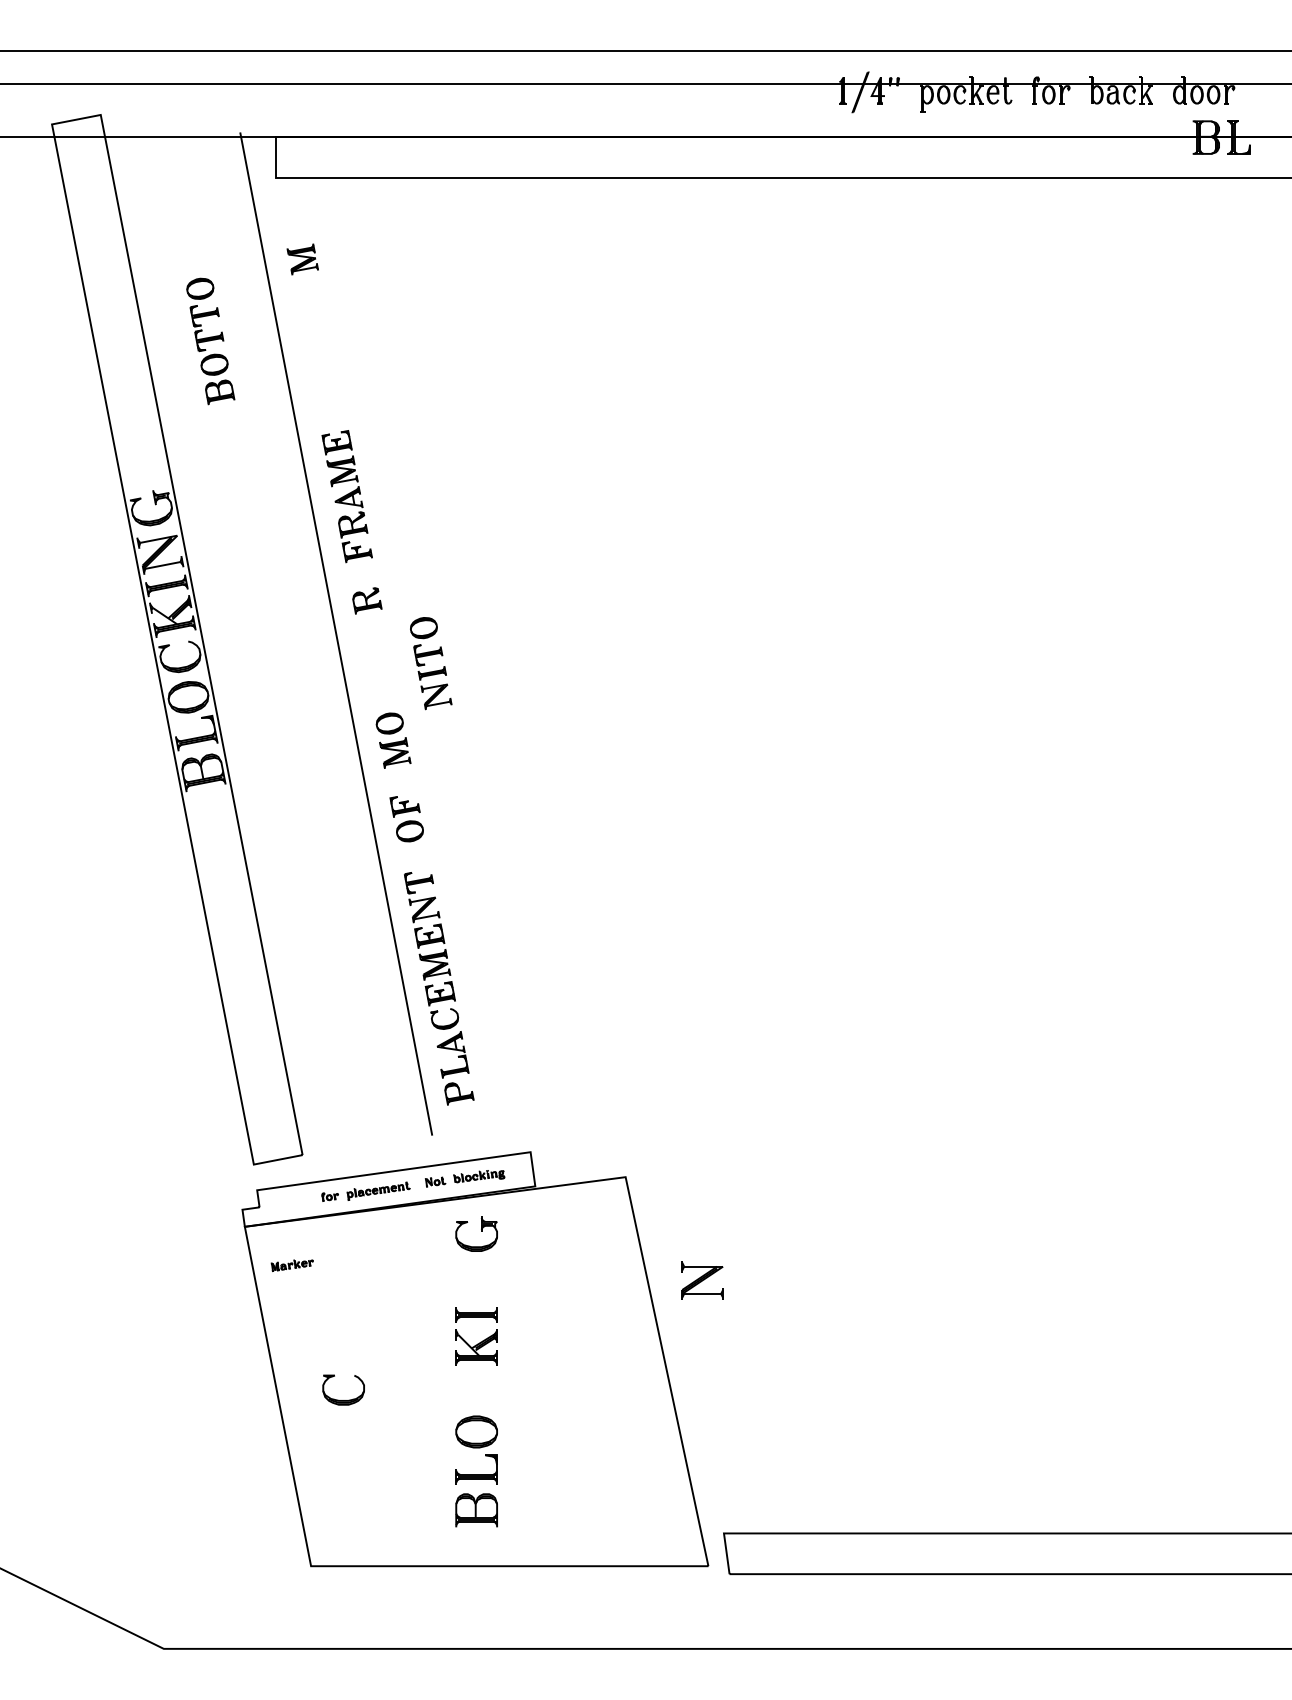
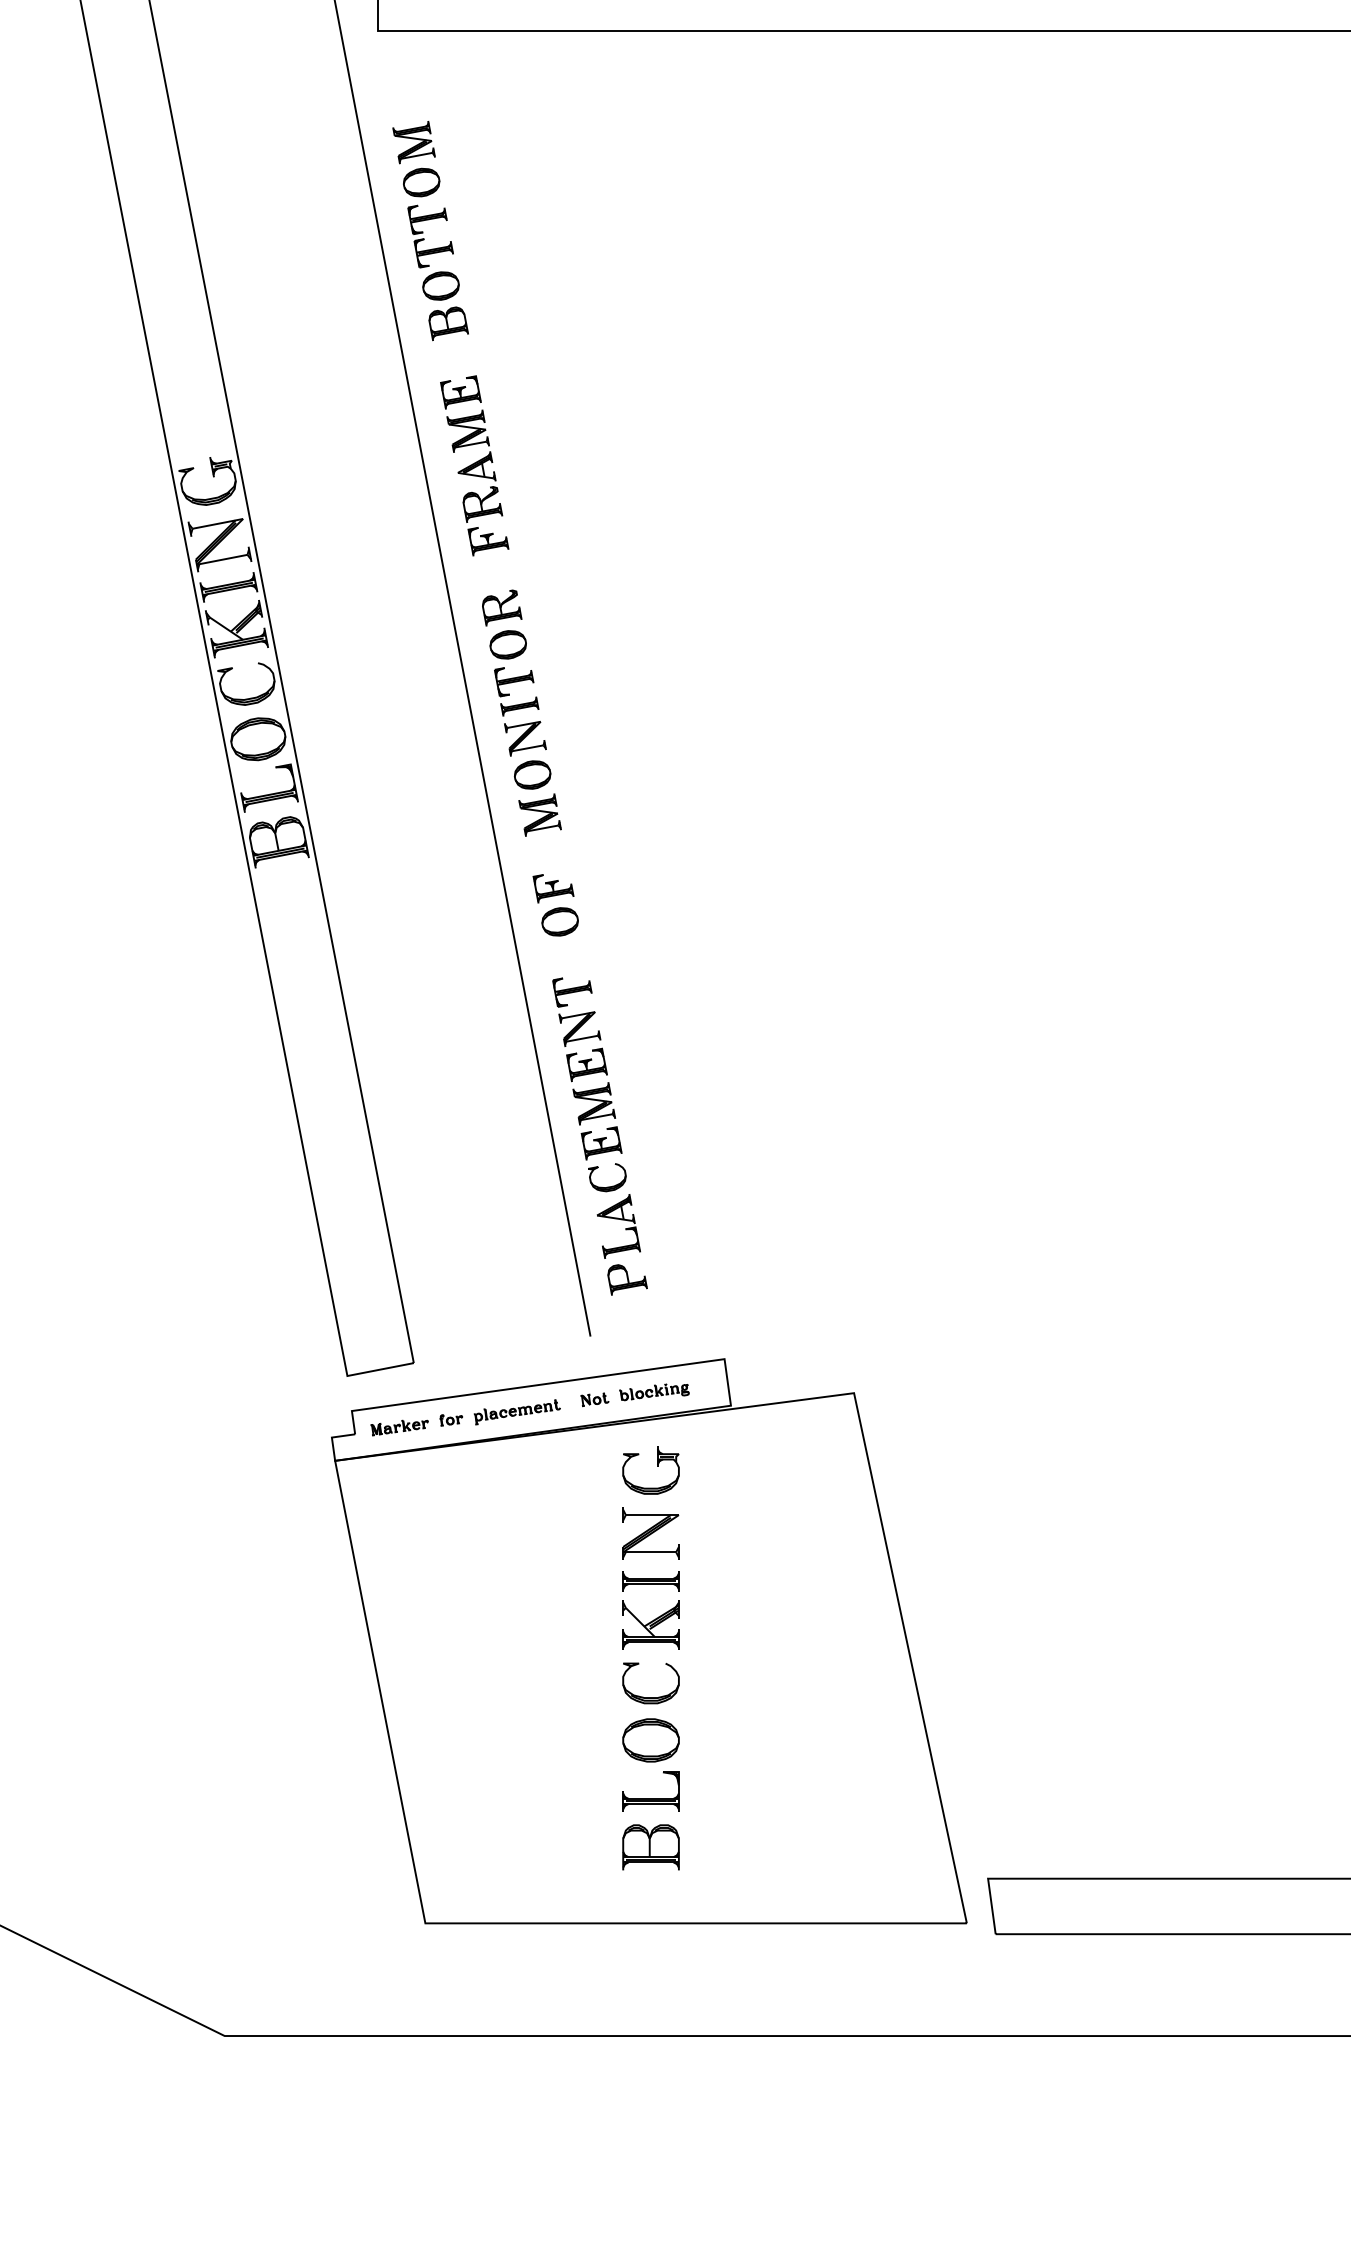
part: (210, 341) -> (435, 254), moved
part: (425, 664) -> (510, 694), moved
part: (291, 1265) -> (398, 1427), moved
part: (702, 1280) -> (650, 1533), moved
part: (343, 1400) -> (650, 1697), moved

